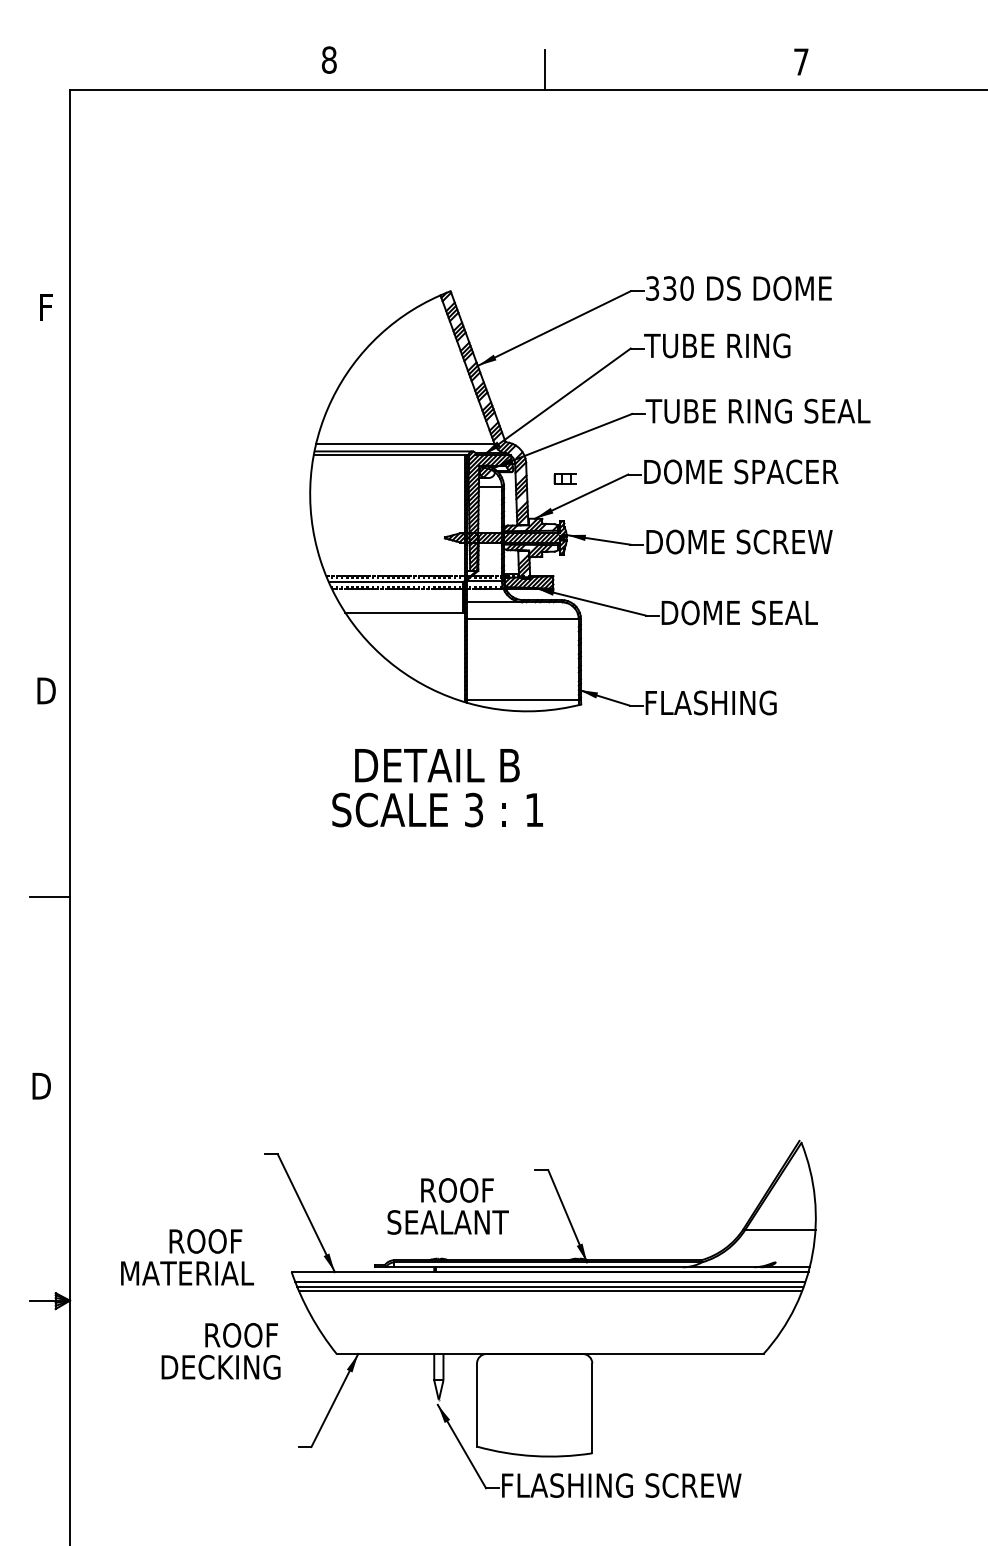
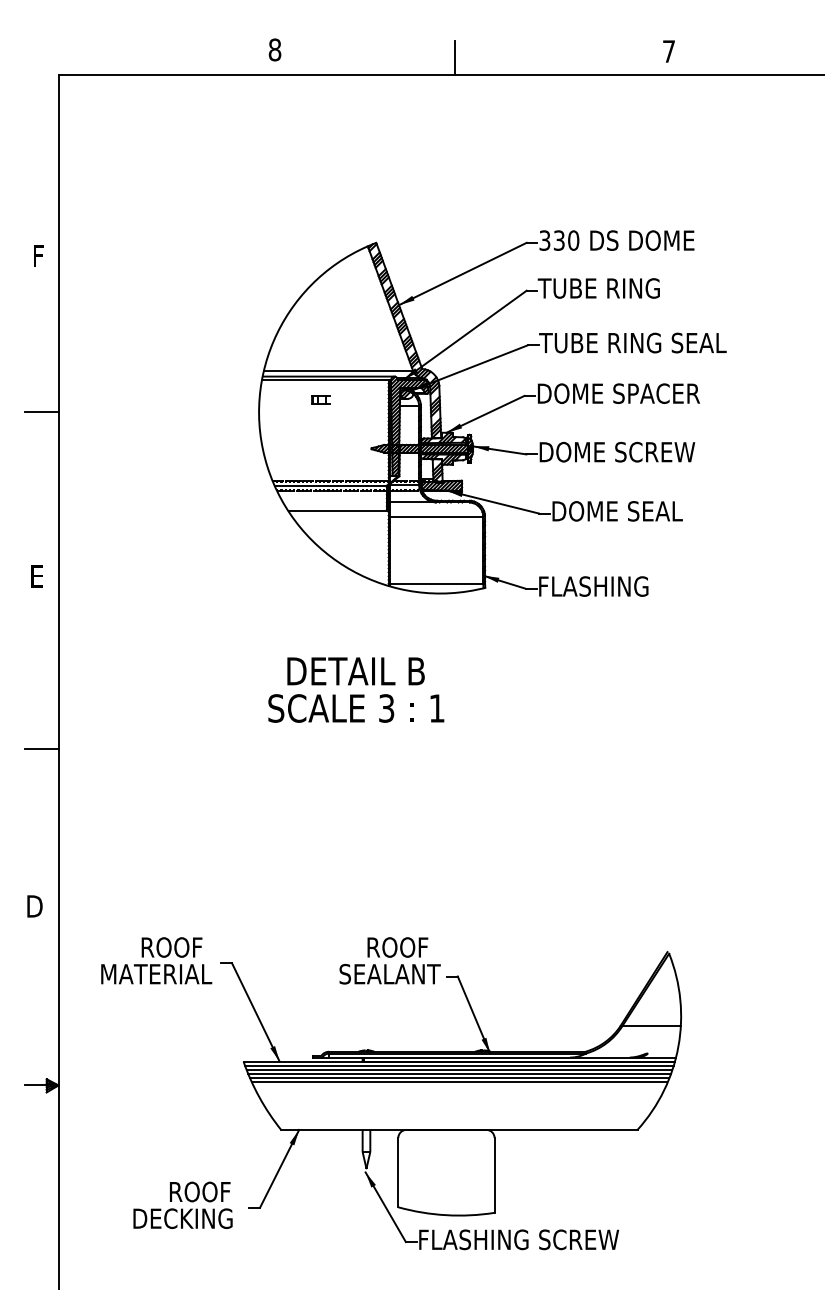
part: (564, 478) -> (320, 399), moved
line: (49, 493) -> (41, 411), added
text: (46, 690) -> (38, 576), D -> E
text: (437, 788) -> (356, 690), moved
text: (447, 1206) -> (389, 960), moved
text: (187, 1257) -> (156, 960), moved
line: (549, 1276) -> (458, 1065), added
line: (549, 1296) -> (458, 1081), added
text: (220, 1351) -> (182, 1205), moved

